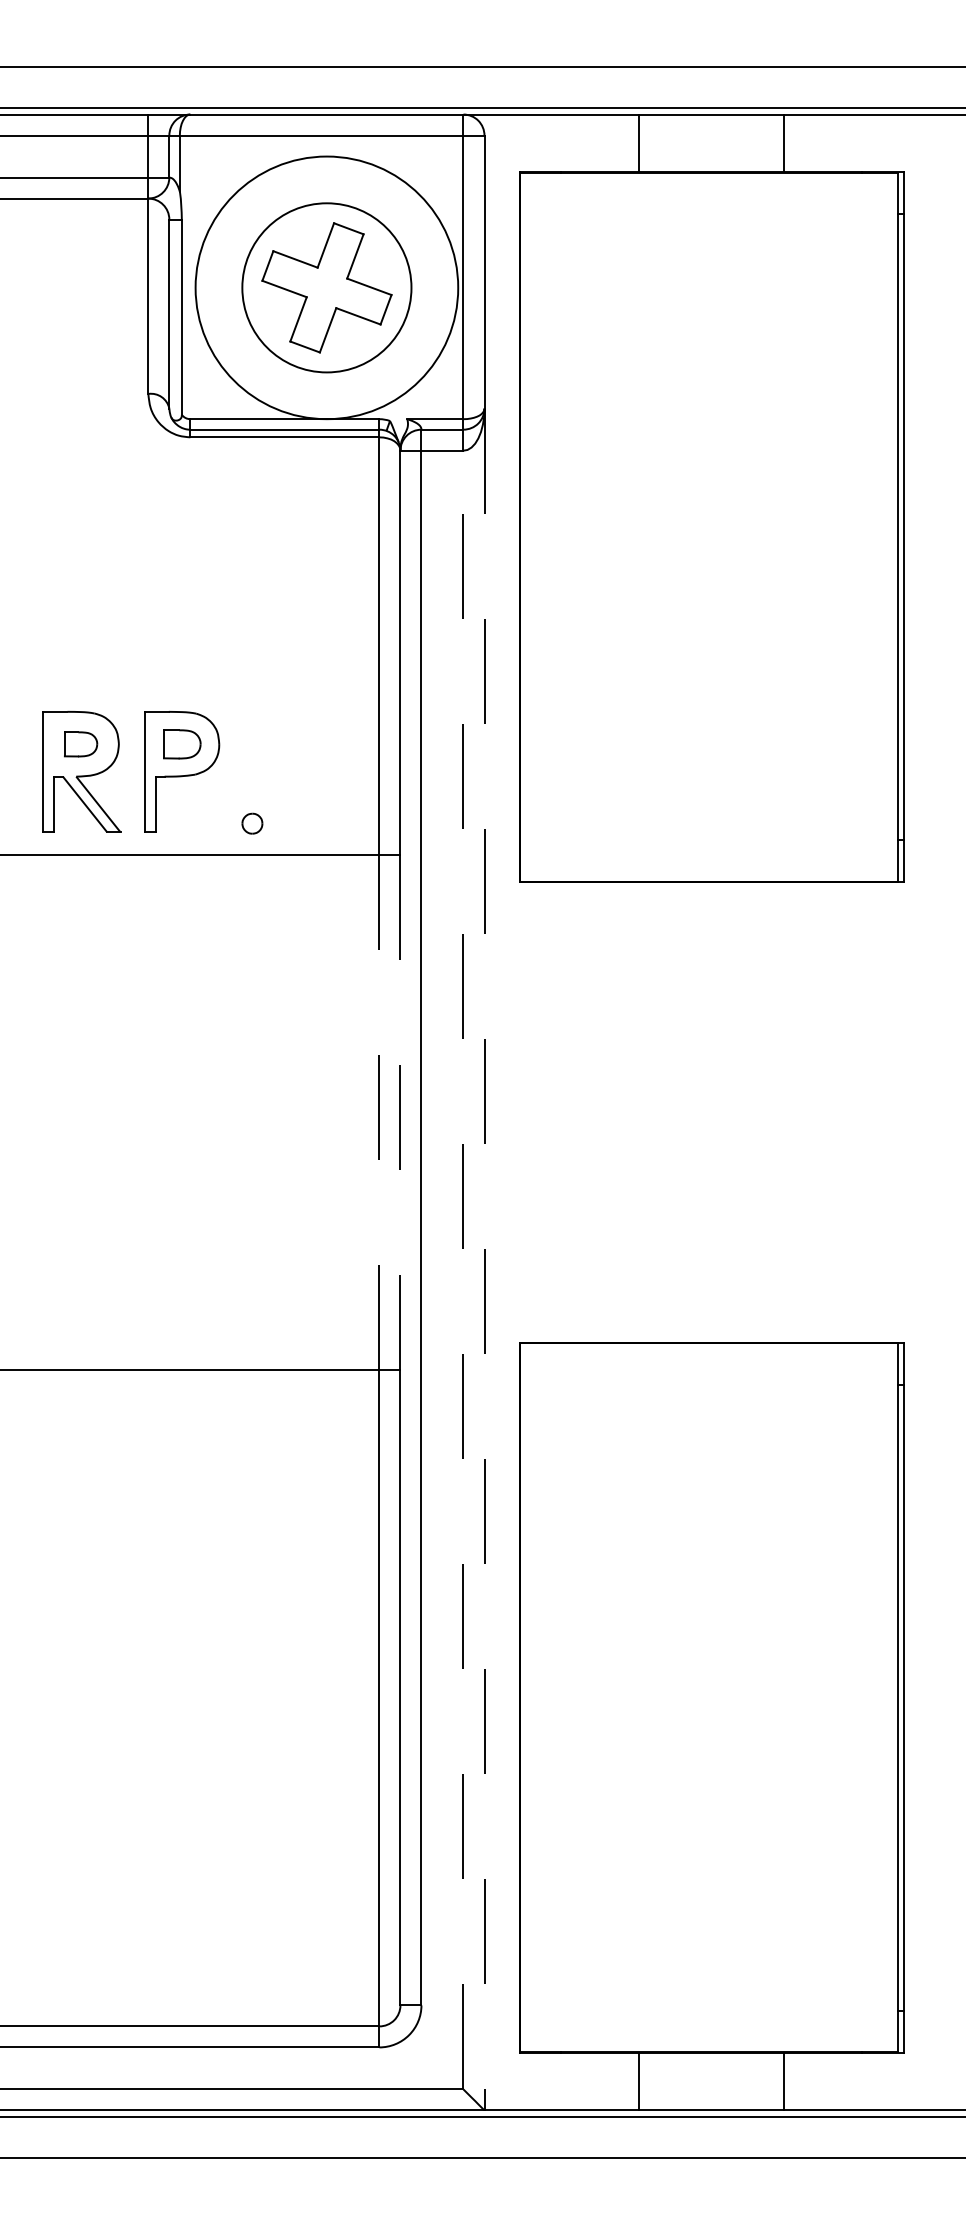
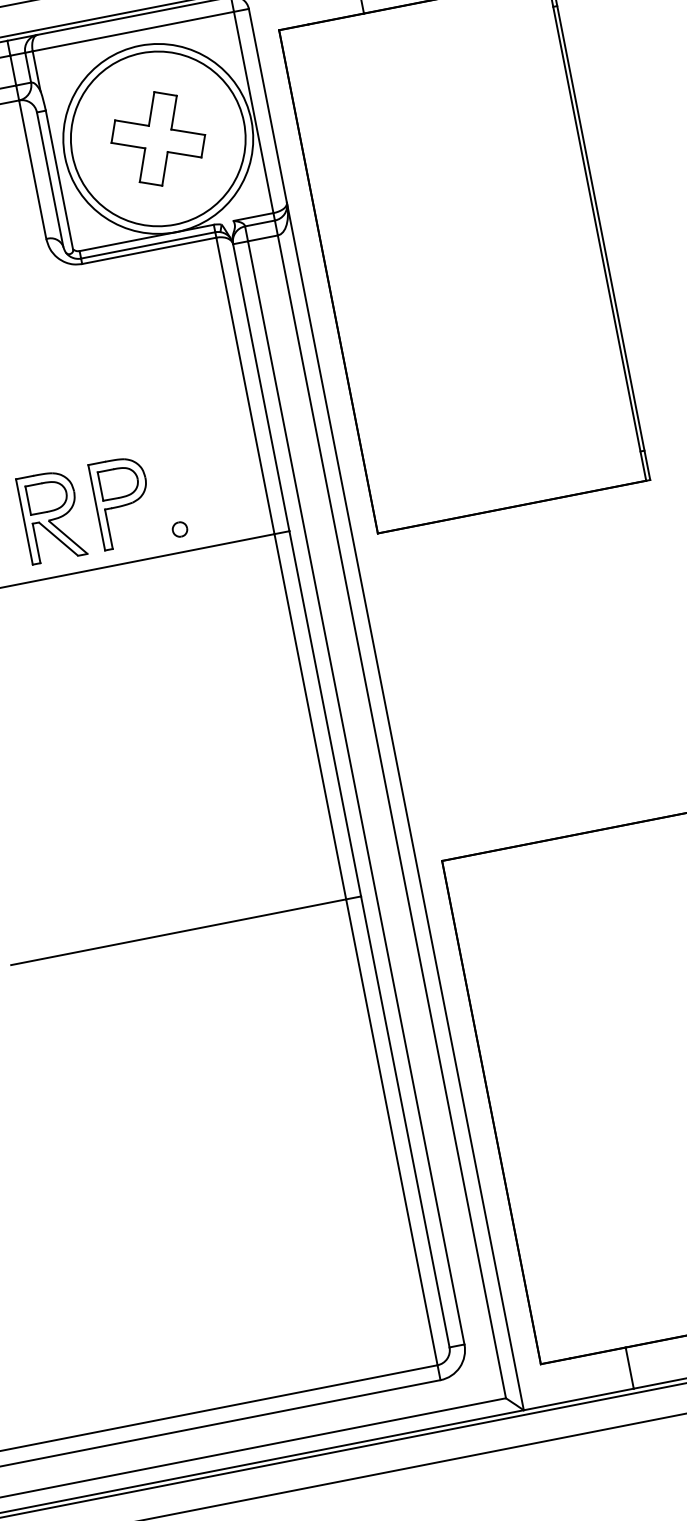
circle: (326, 287) -> (157, 138), size x1.43
part: (80, 744) -> (47, 497), size x1.67
part: (182, 744) -> (119, 483), size x1.43
line: (379, 1112) -> (310, 716), dashed -> solid
line: (400, 1112) -> (325, 713), dashed -> solid
line: (484, 1259) -> (405, 806), dashed -> solid
line: (463, 1269) -> (391, 816), dashed -> solid

